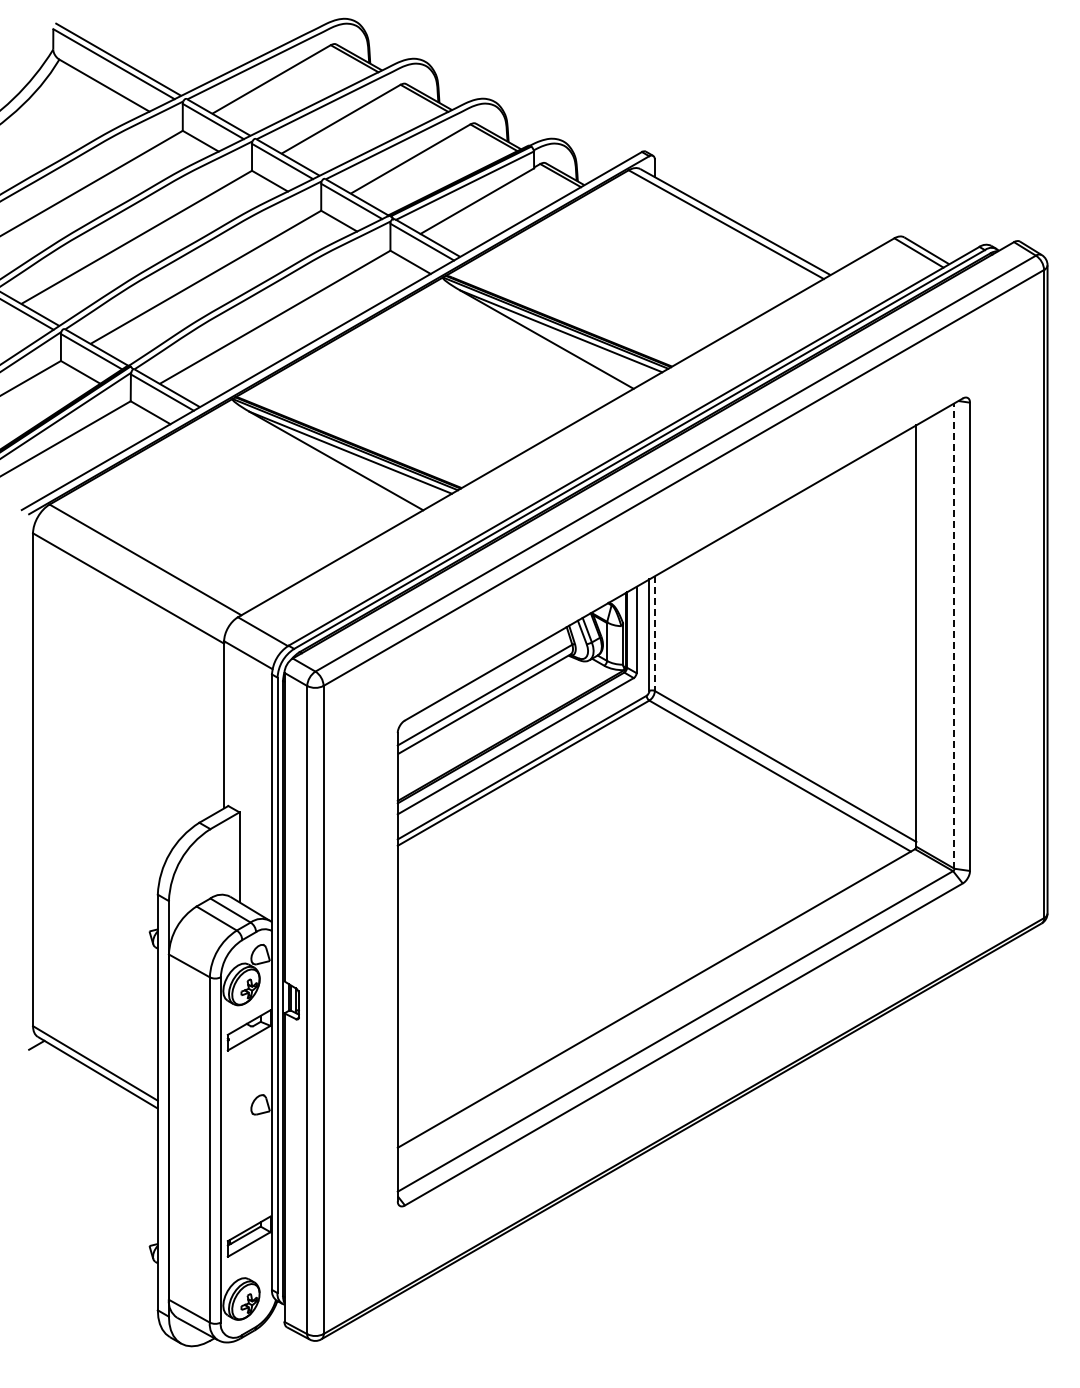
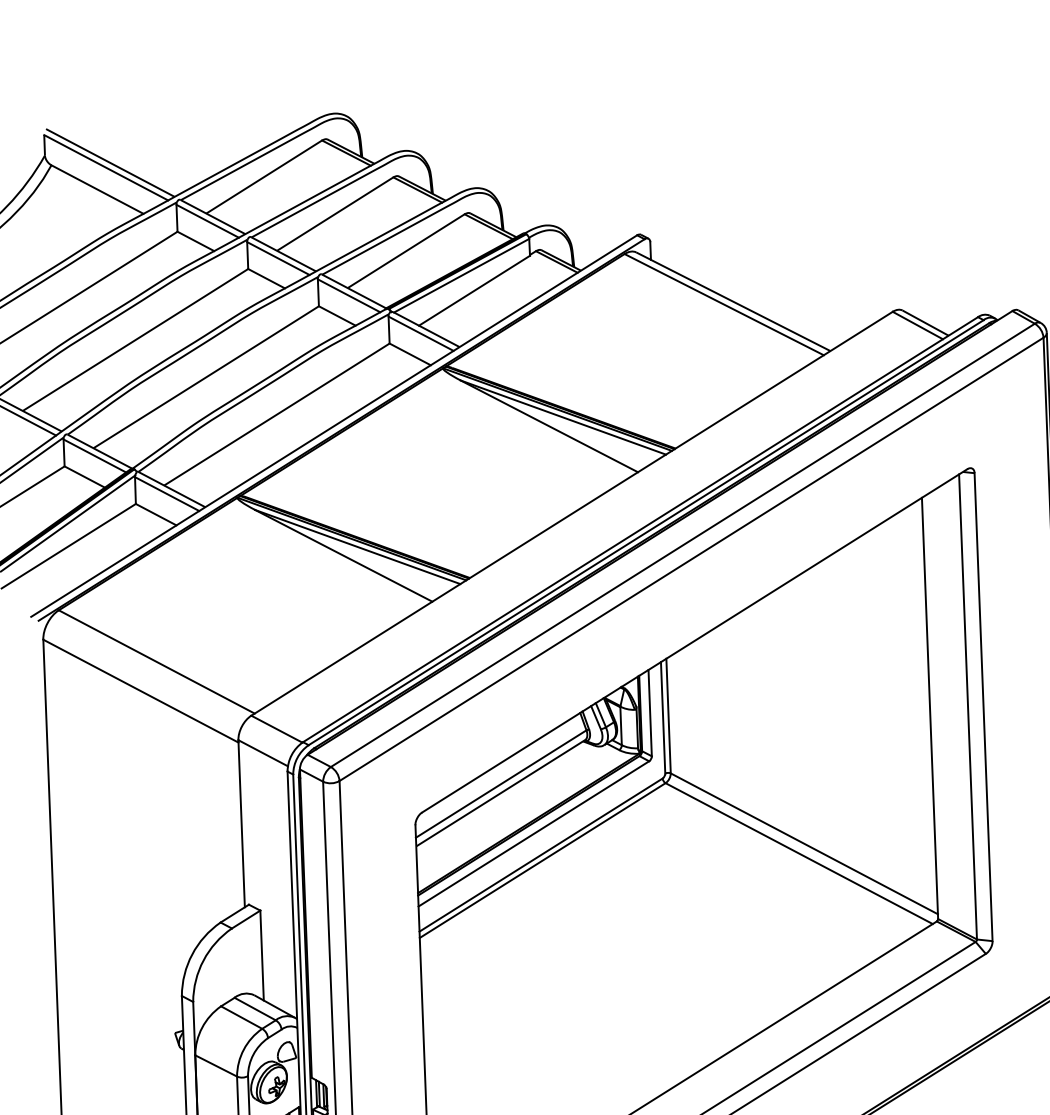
line: (654, 634) -> (668, 716), dashed -> solid
line: (954, 636) -> (968, 707), dashed -> solid

